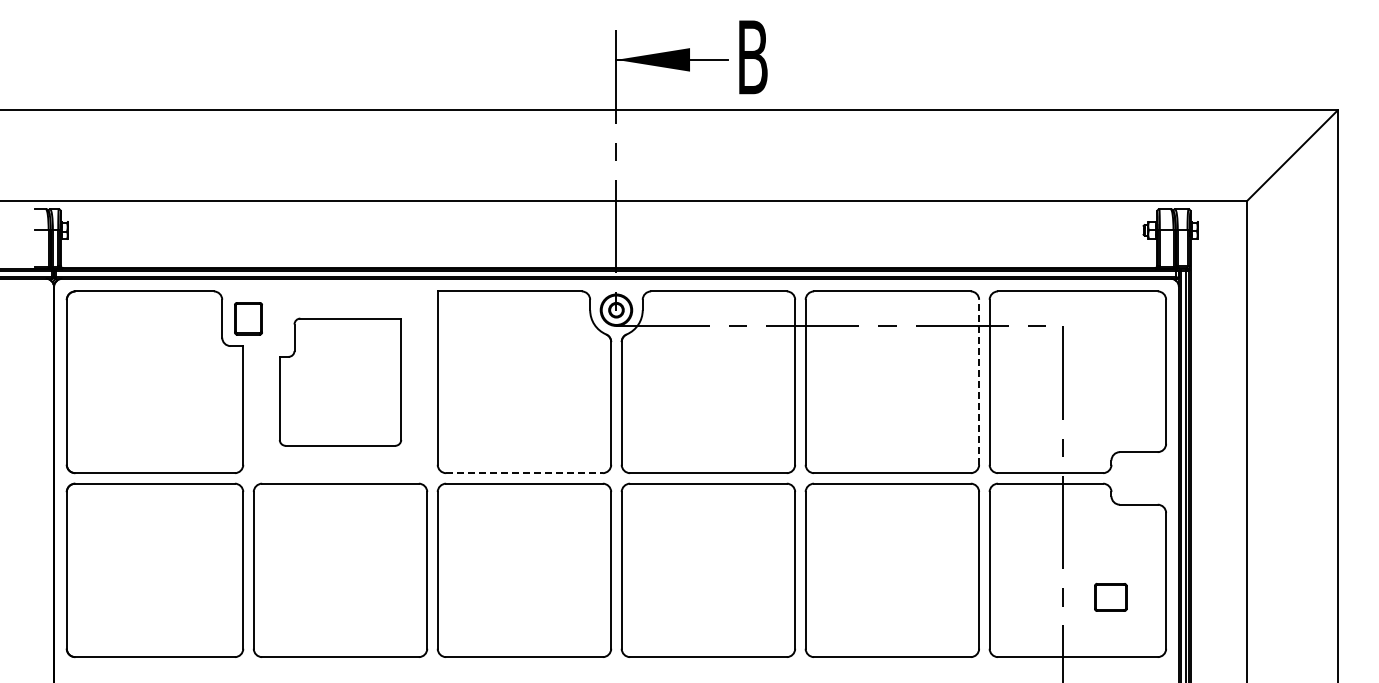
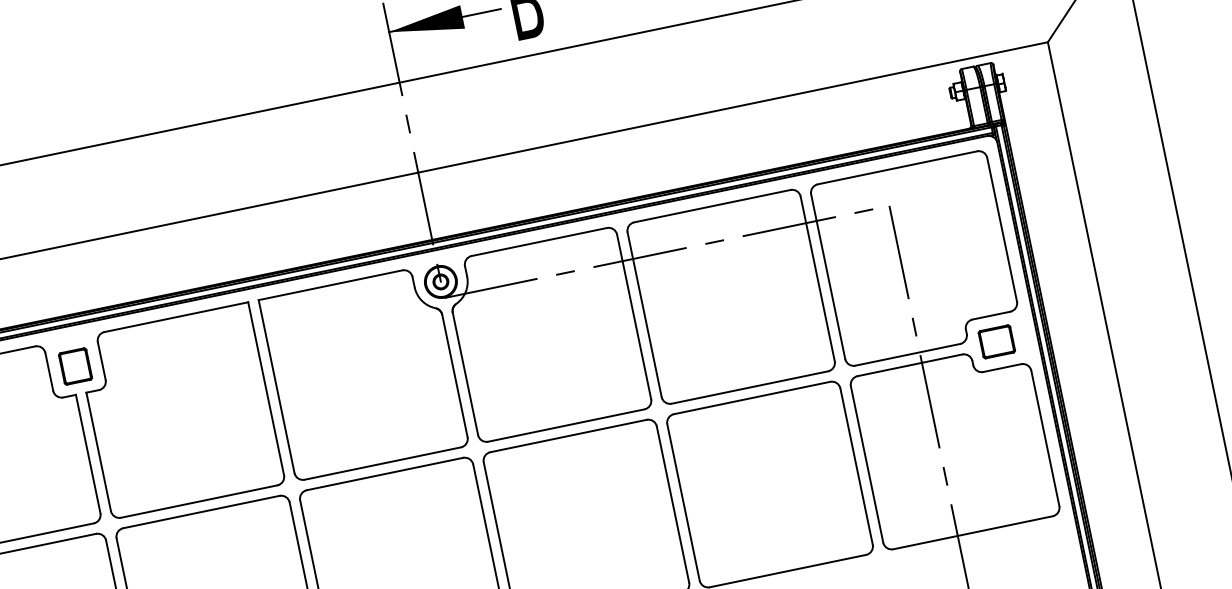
part: (340, 381) -> (180, 410), size x1.43
line: (979, 381) -> (817, 278), dashed -> solid
line: (524, 473) -> (382, 463), dashed -> solid
part: (1110, 597) -> (996, 341), moved

